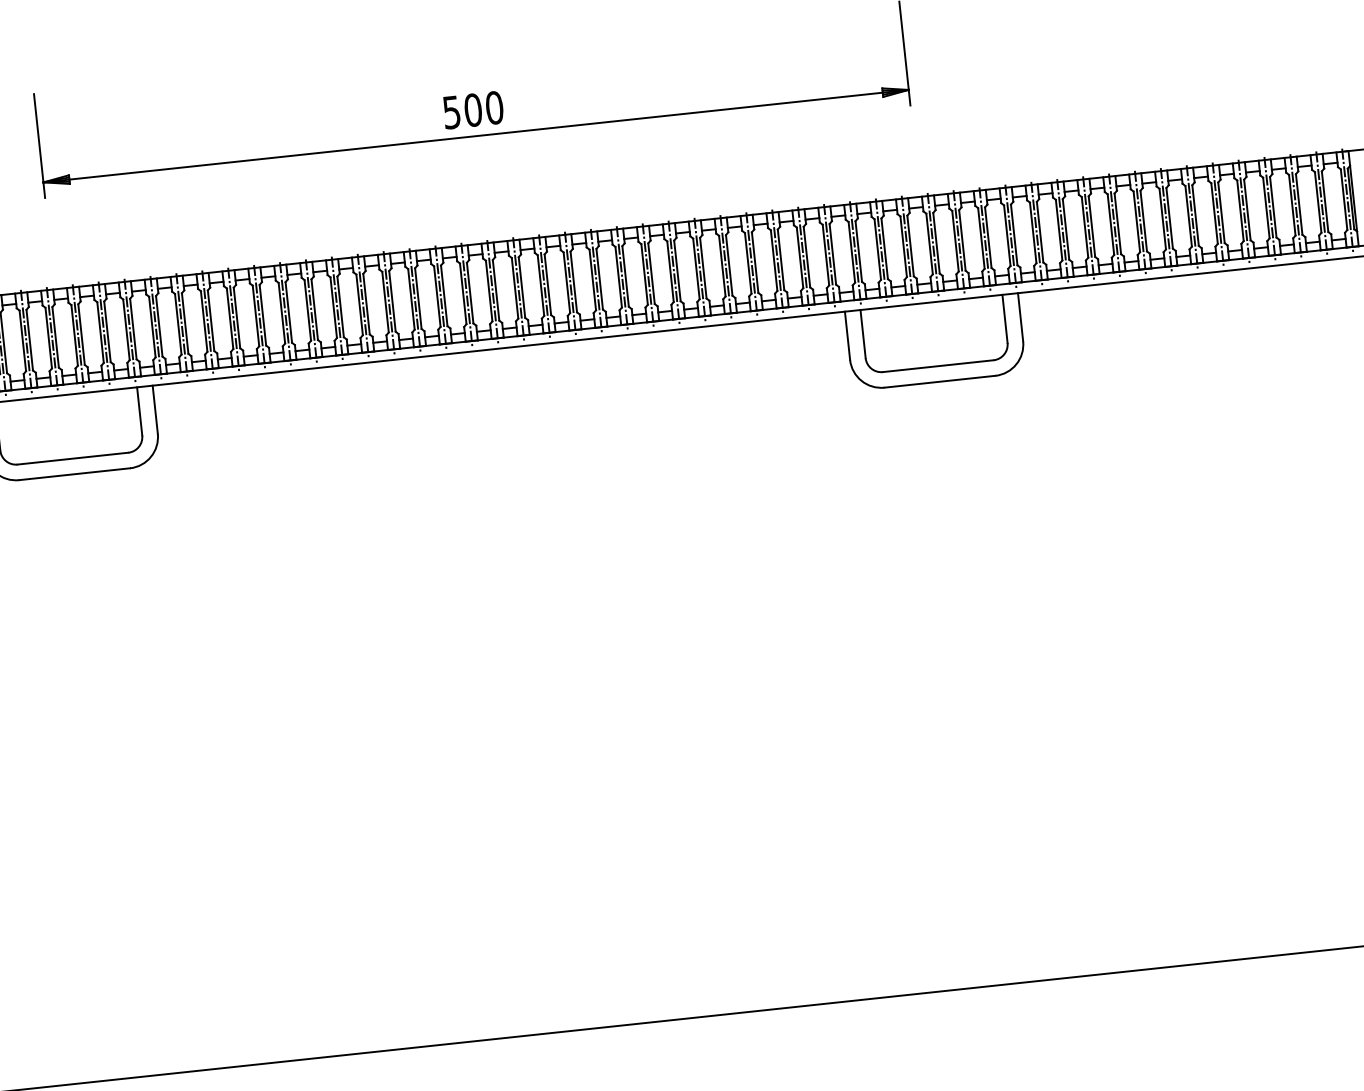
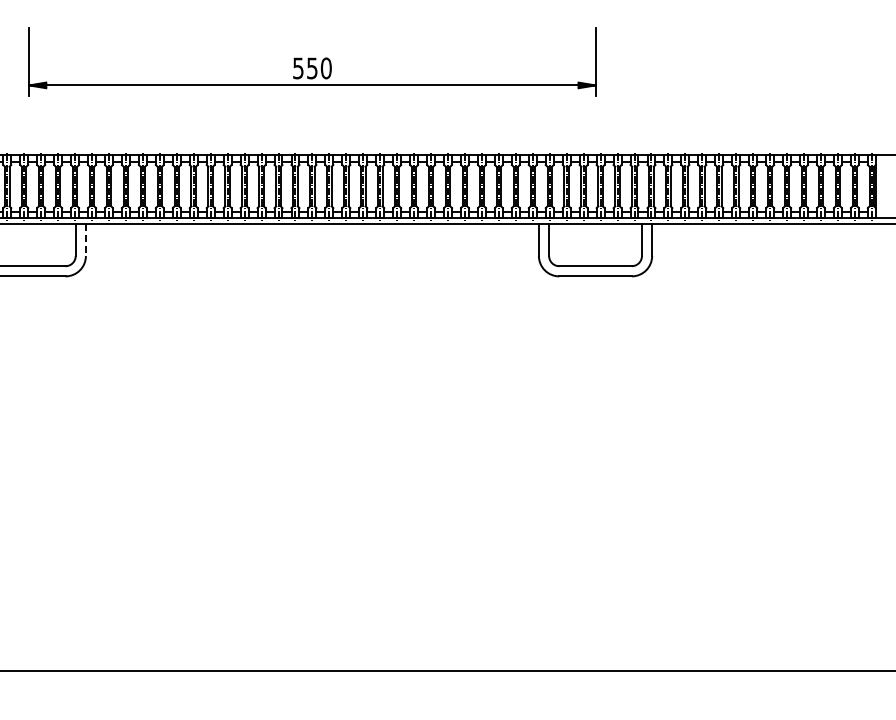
text: (473, 110) -> (312, 68), 500 -> 550
line: (154, 410) -> (85, 240), solid -> dashed

